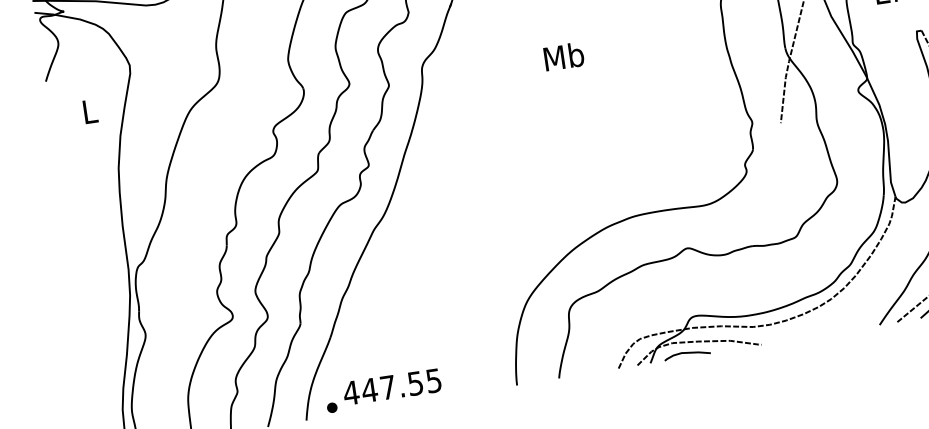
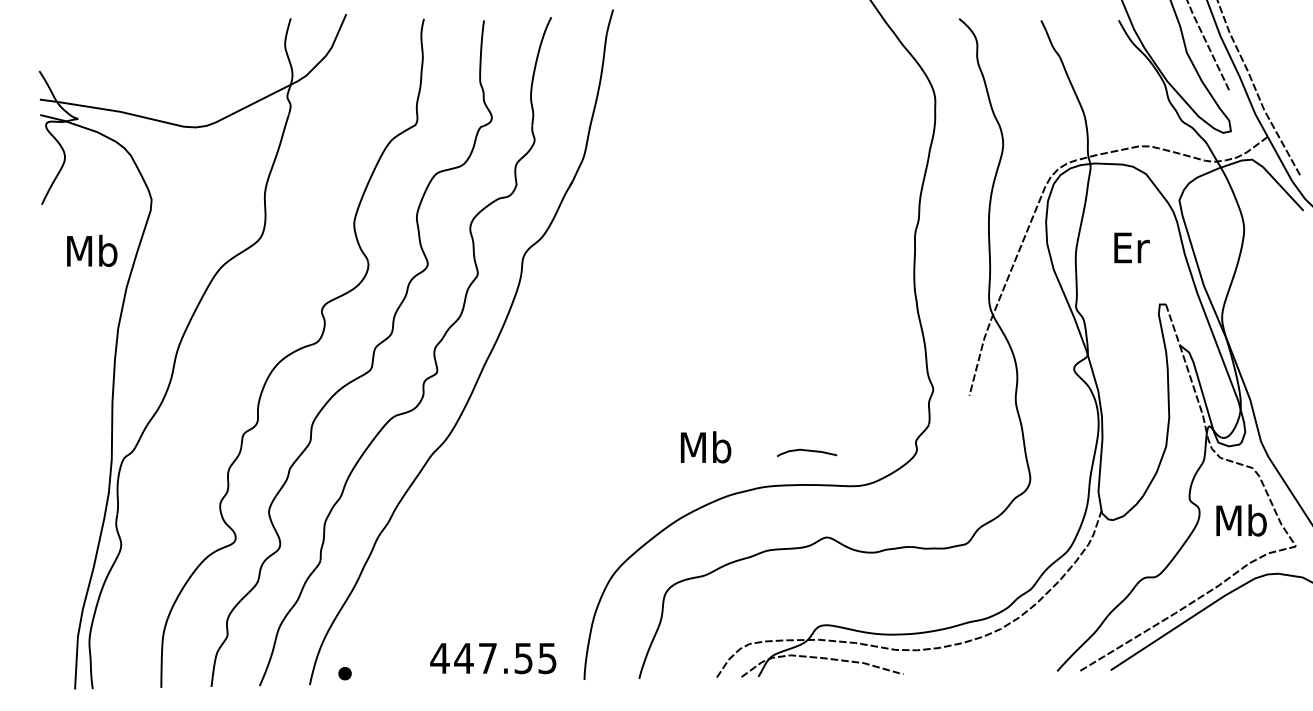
text: (564, 56) -> (706, 447), moved
text: (90, 111) -> (92, 250), L -> Mb
curve: (687, 353) -> (807, 451), moved
text: (392, 386) -> (493, 658), moved

